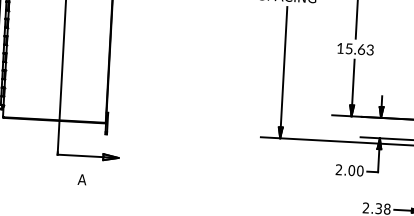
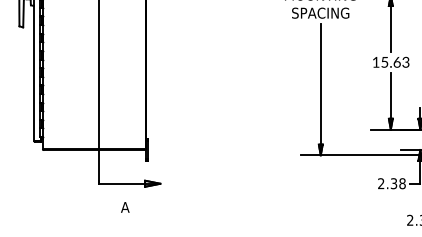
text: (355, 170) -> (397, 183), 2.00 -> 2.38

